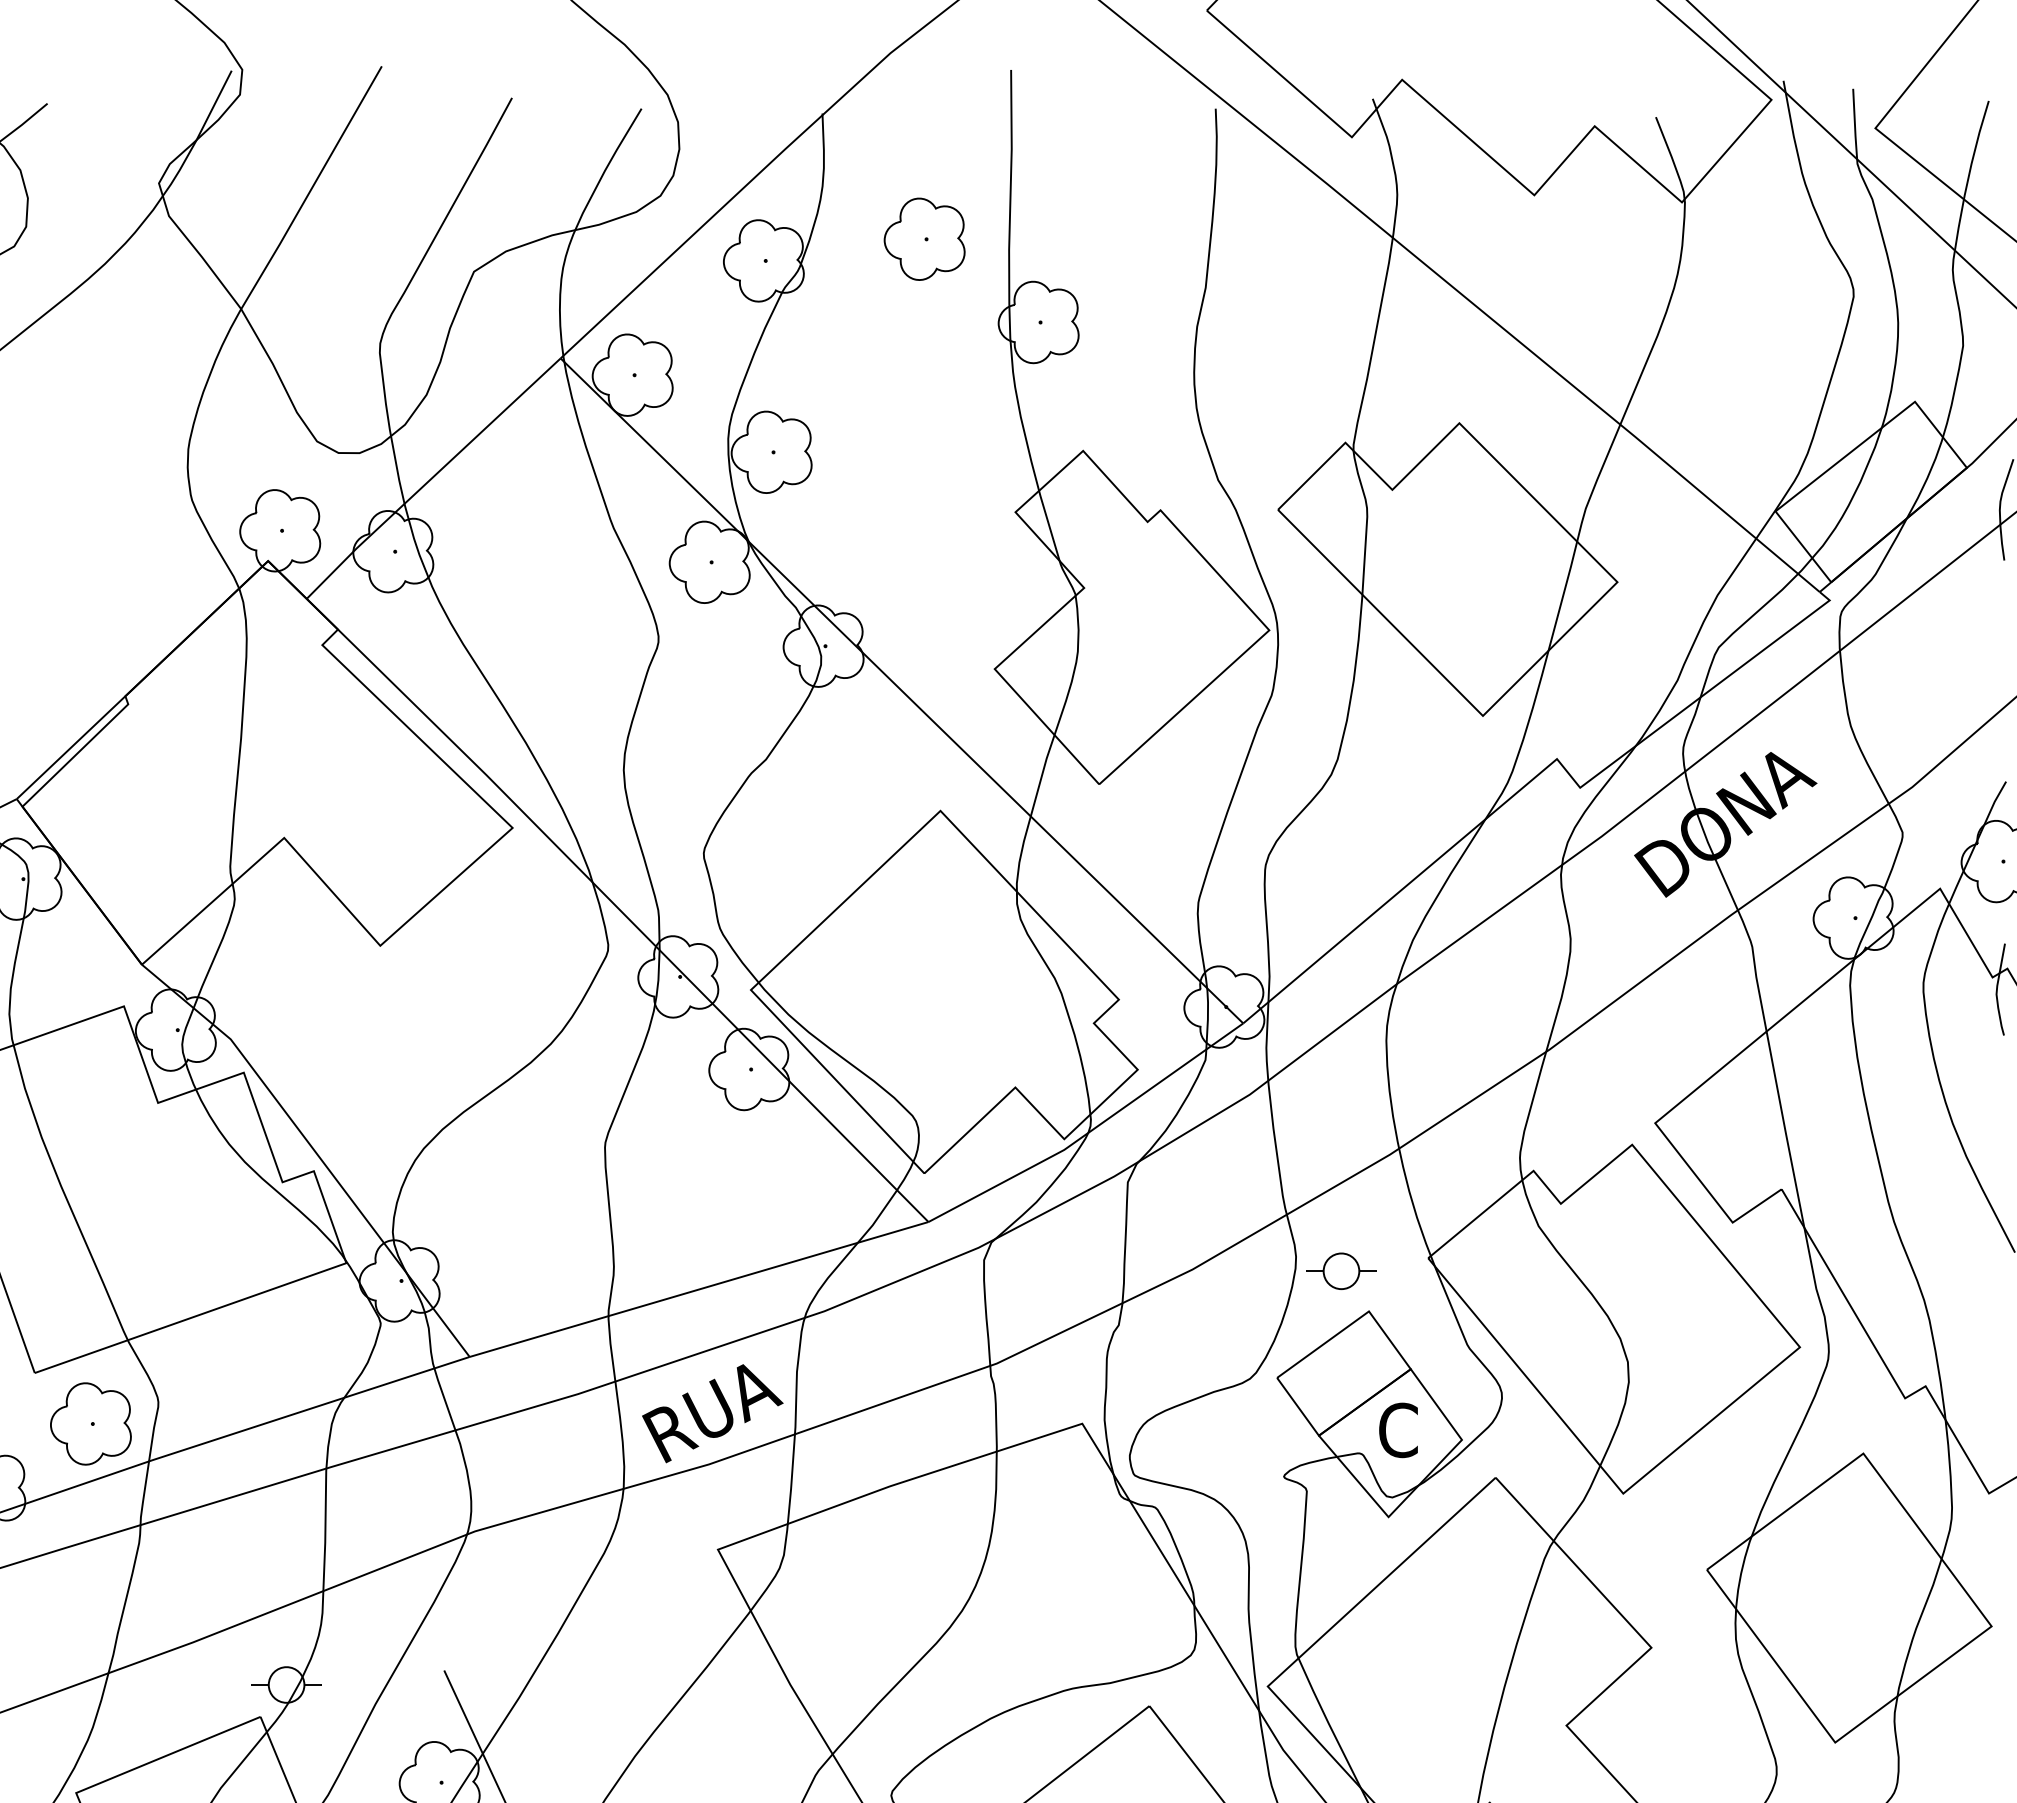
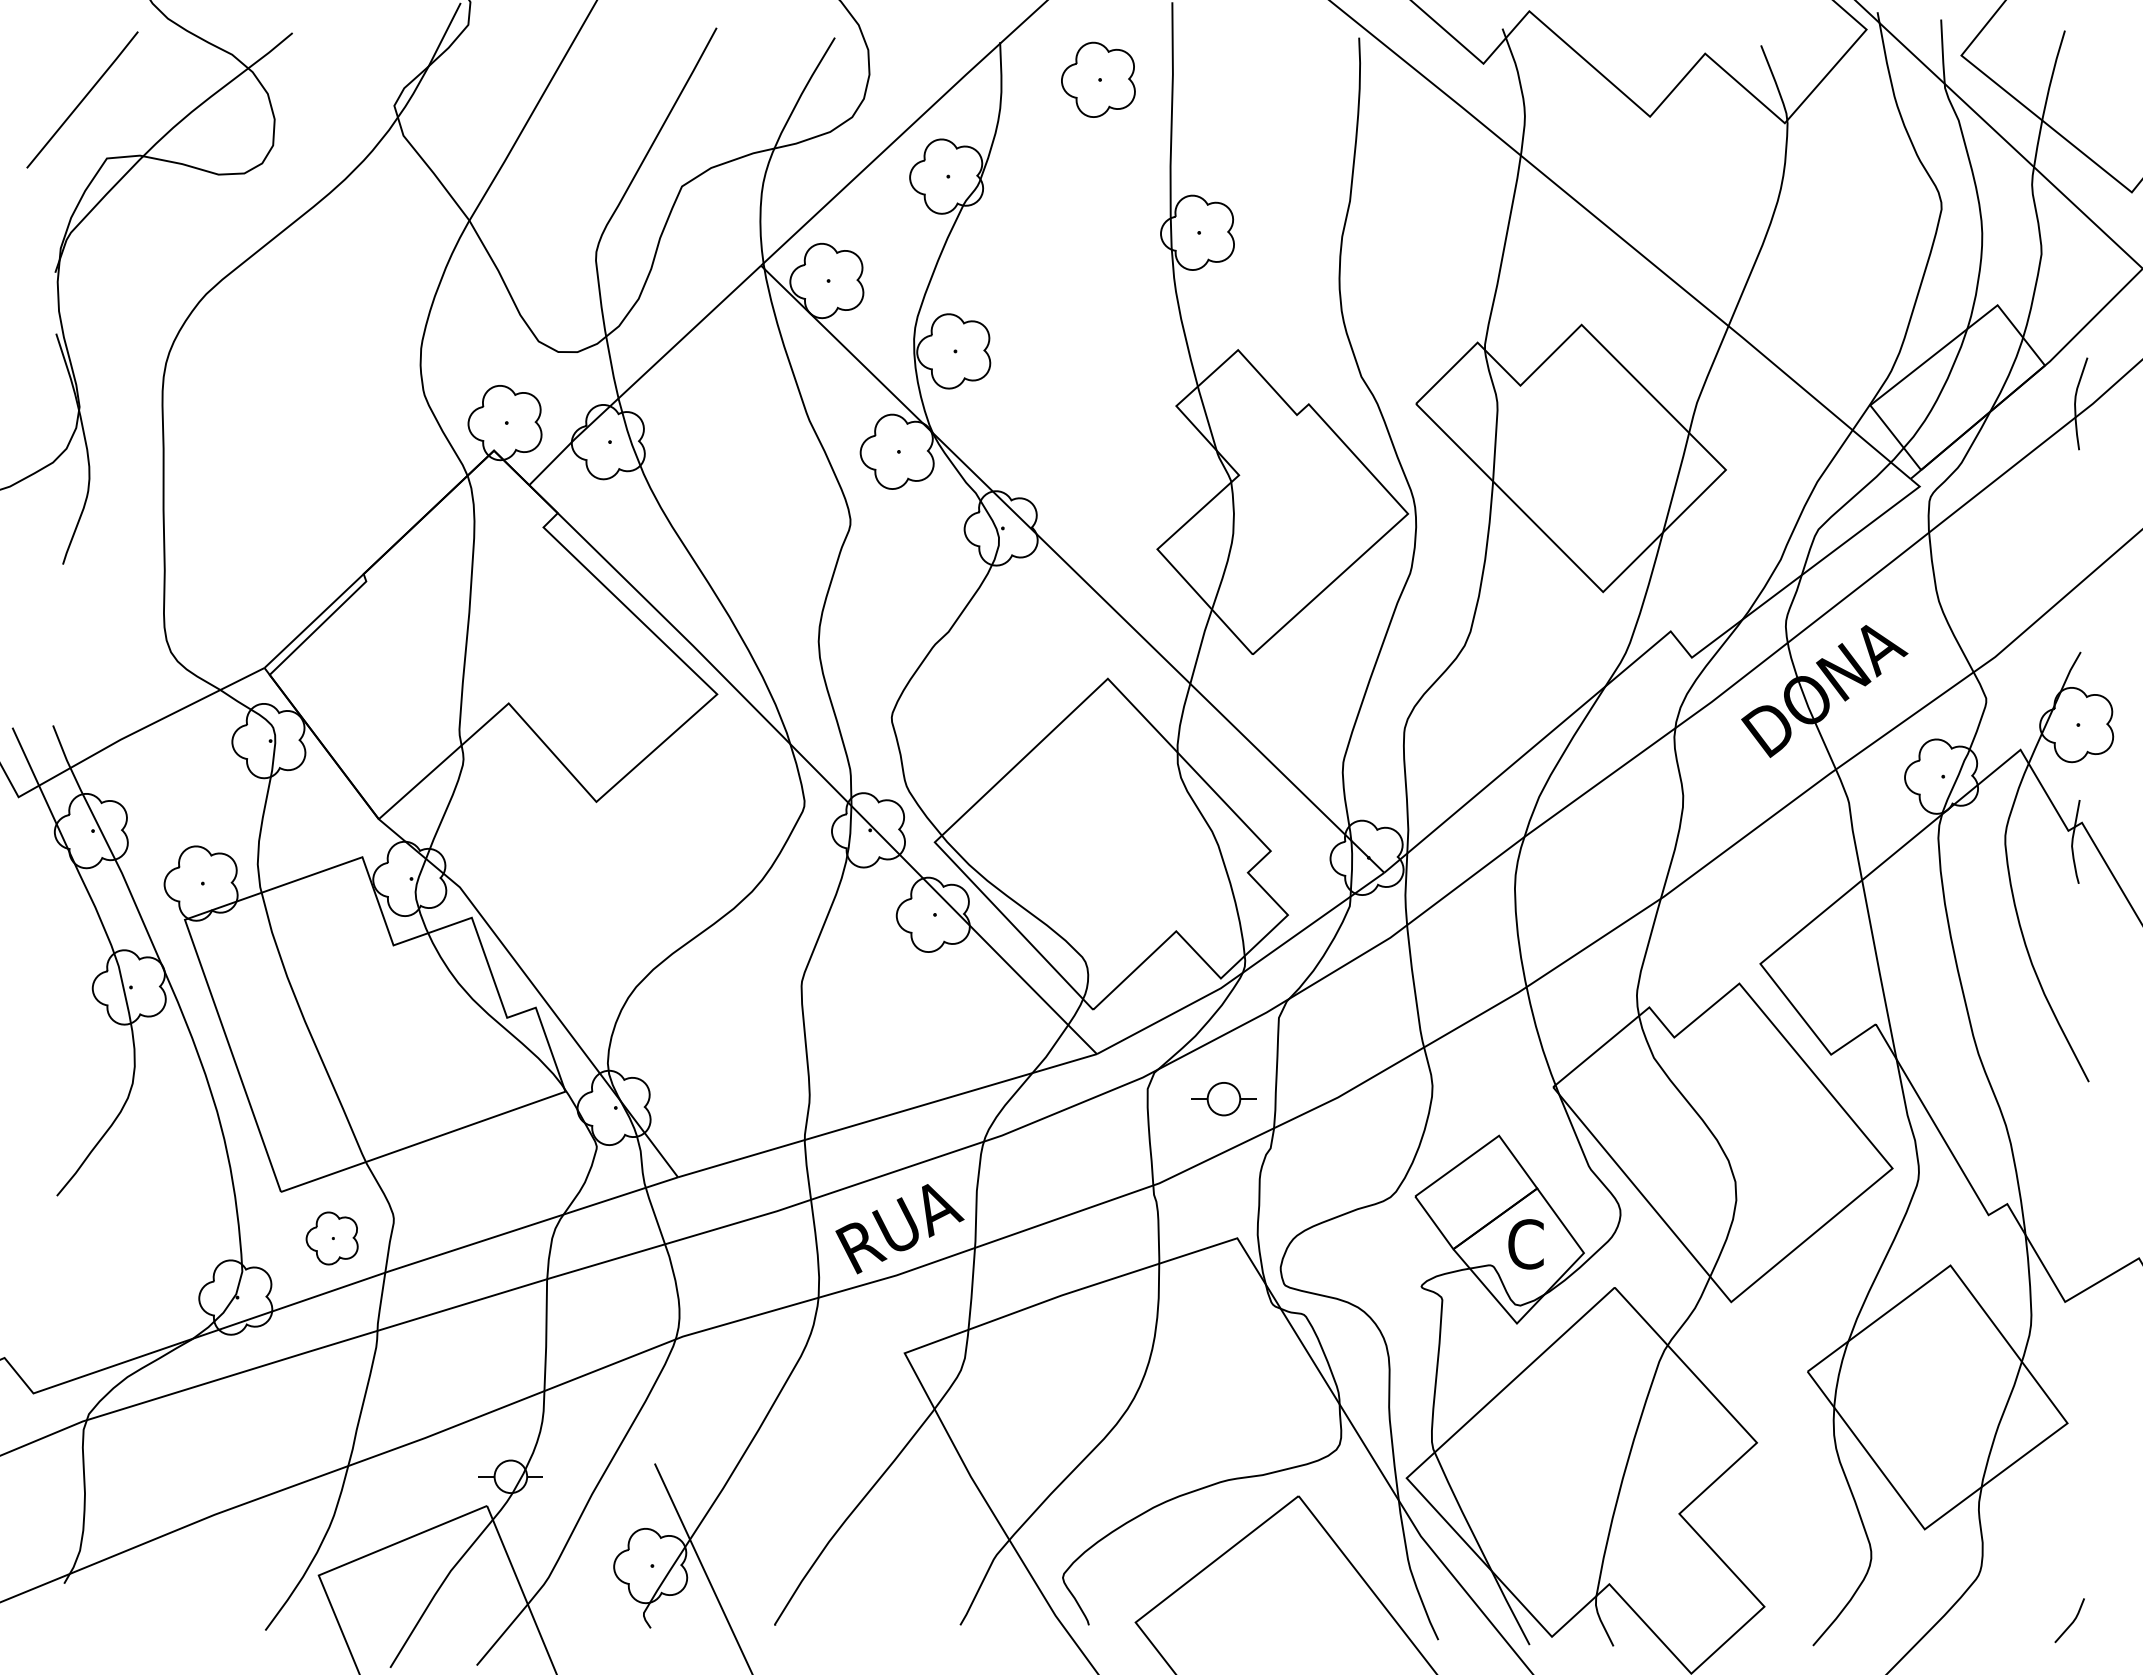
part: (924, 238) -> (1098, 79), moved
part: (1340, 1271) -> (1223, 1099), moved
part: (90, 1423) -> (331, 1238), size x0.7

